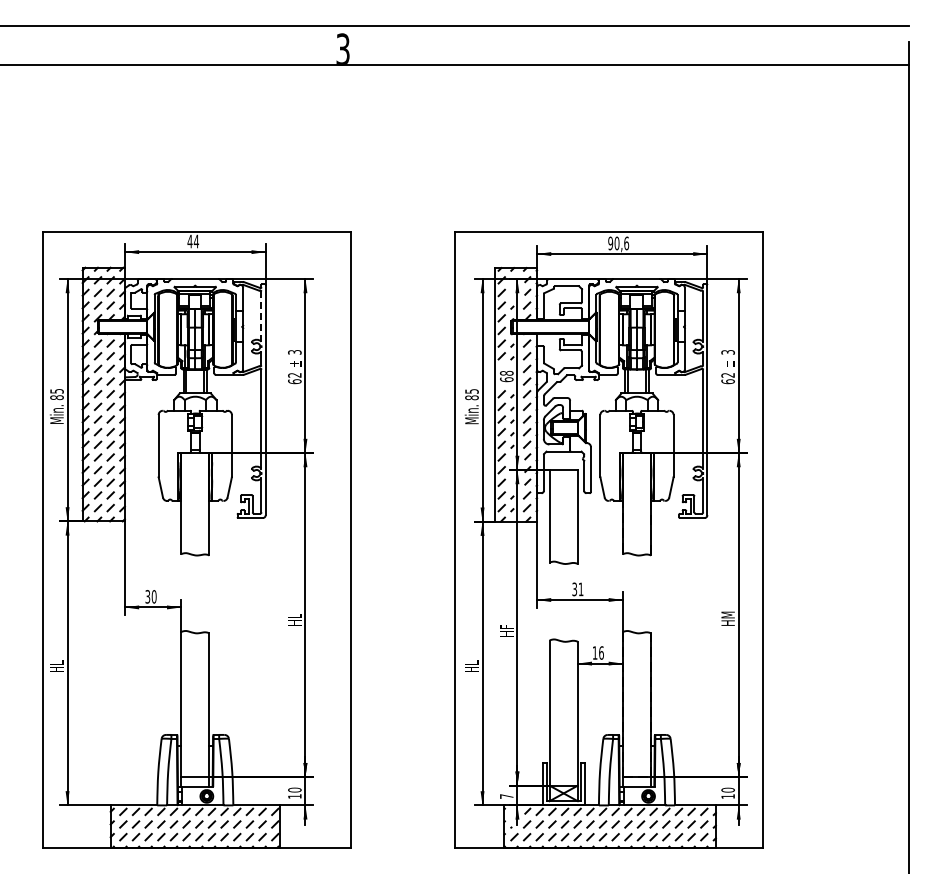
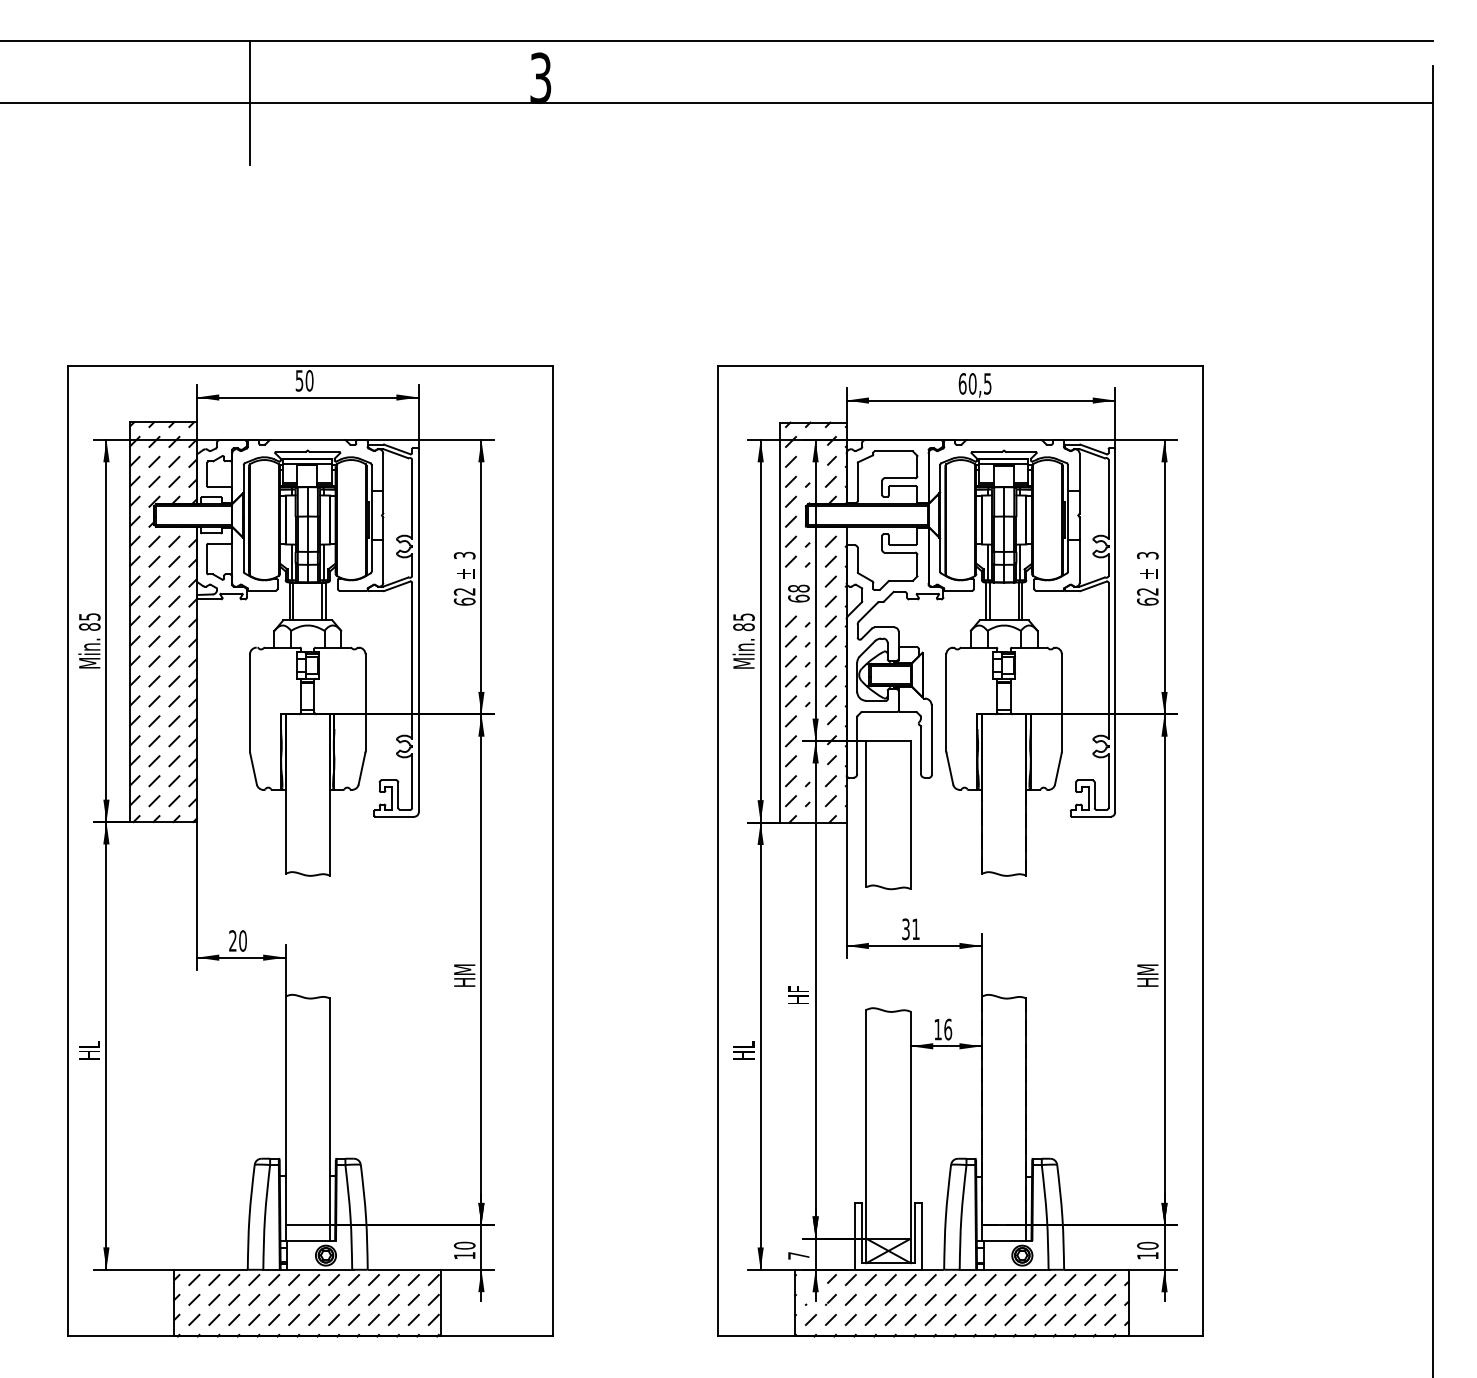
line: (158, 65) -> (249, 103), added
text: (193, 241) -> (304, 380), 44 -> 50
text: (618, 243) -> (974, 383), 90,6 -> 60,5
line: (261, 316) -> (412, 499), dashed -> solid
text: (147, 597) -> (232, 942), 30 -> 20
text: (294, 618) -> (464, 975), HL -> HM

